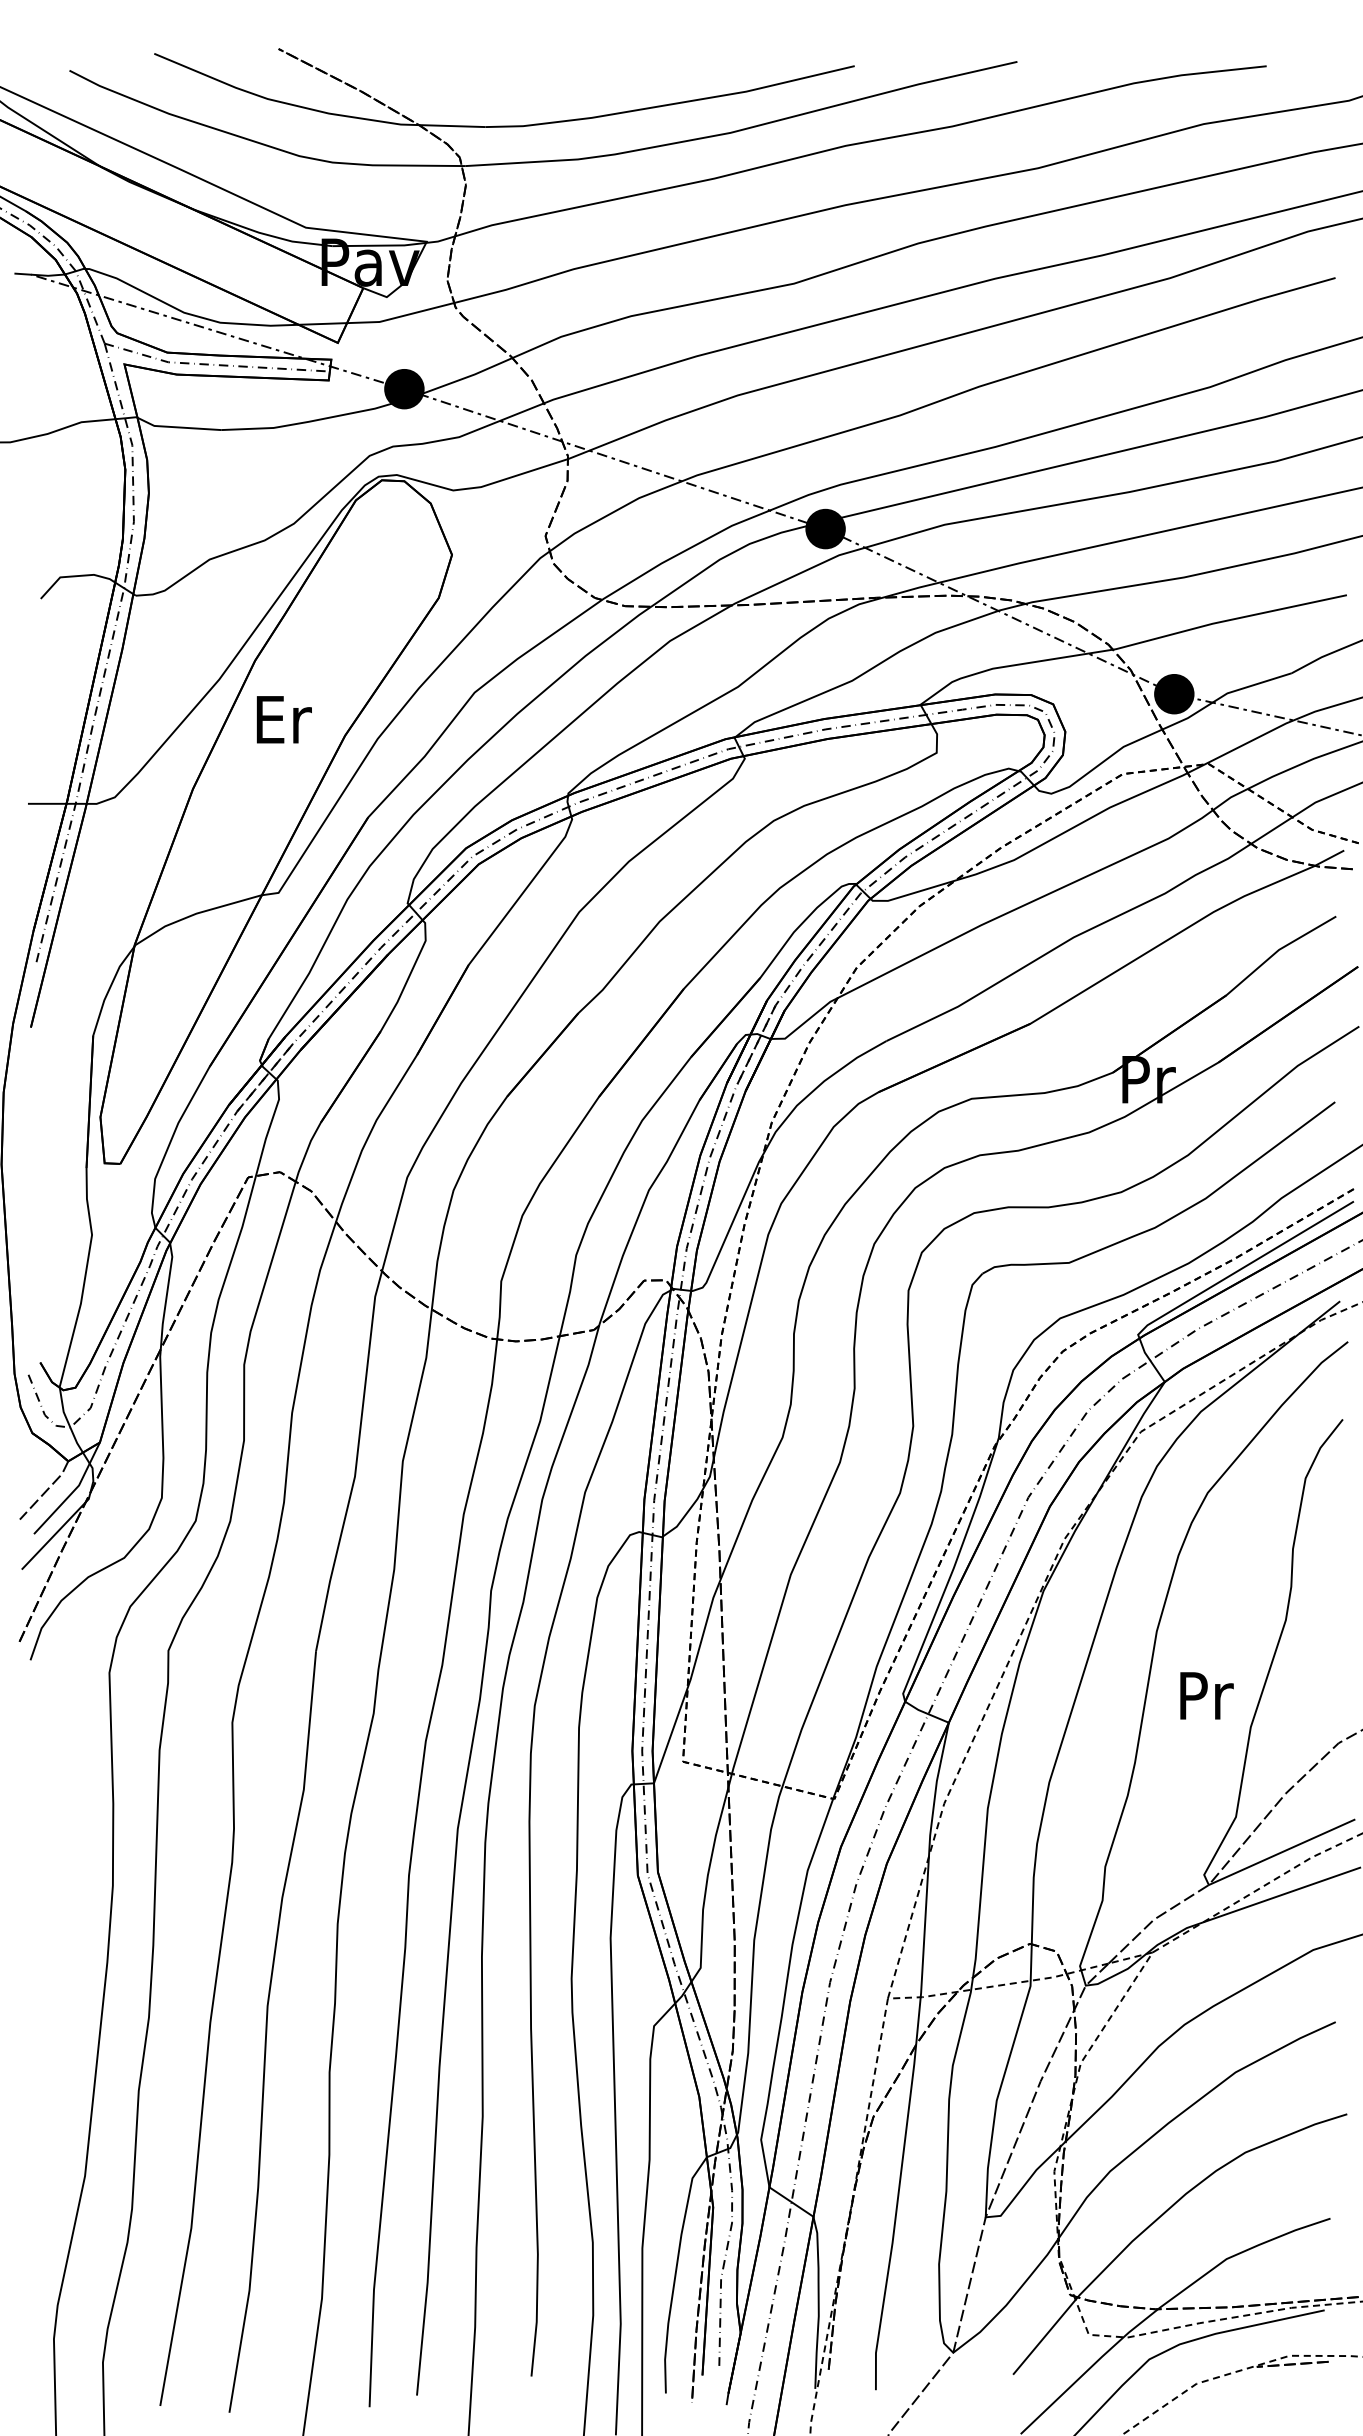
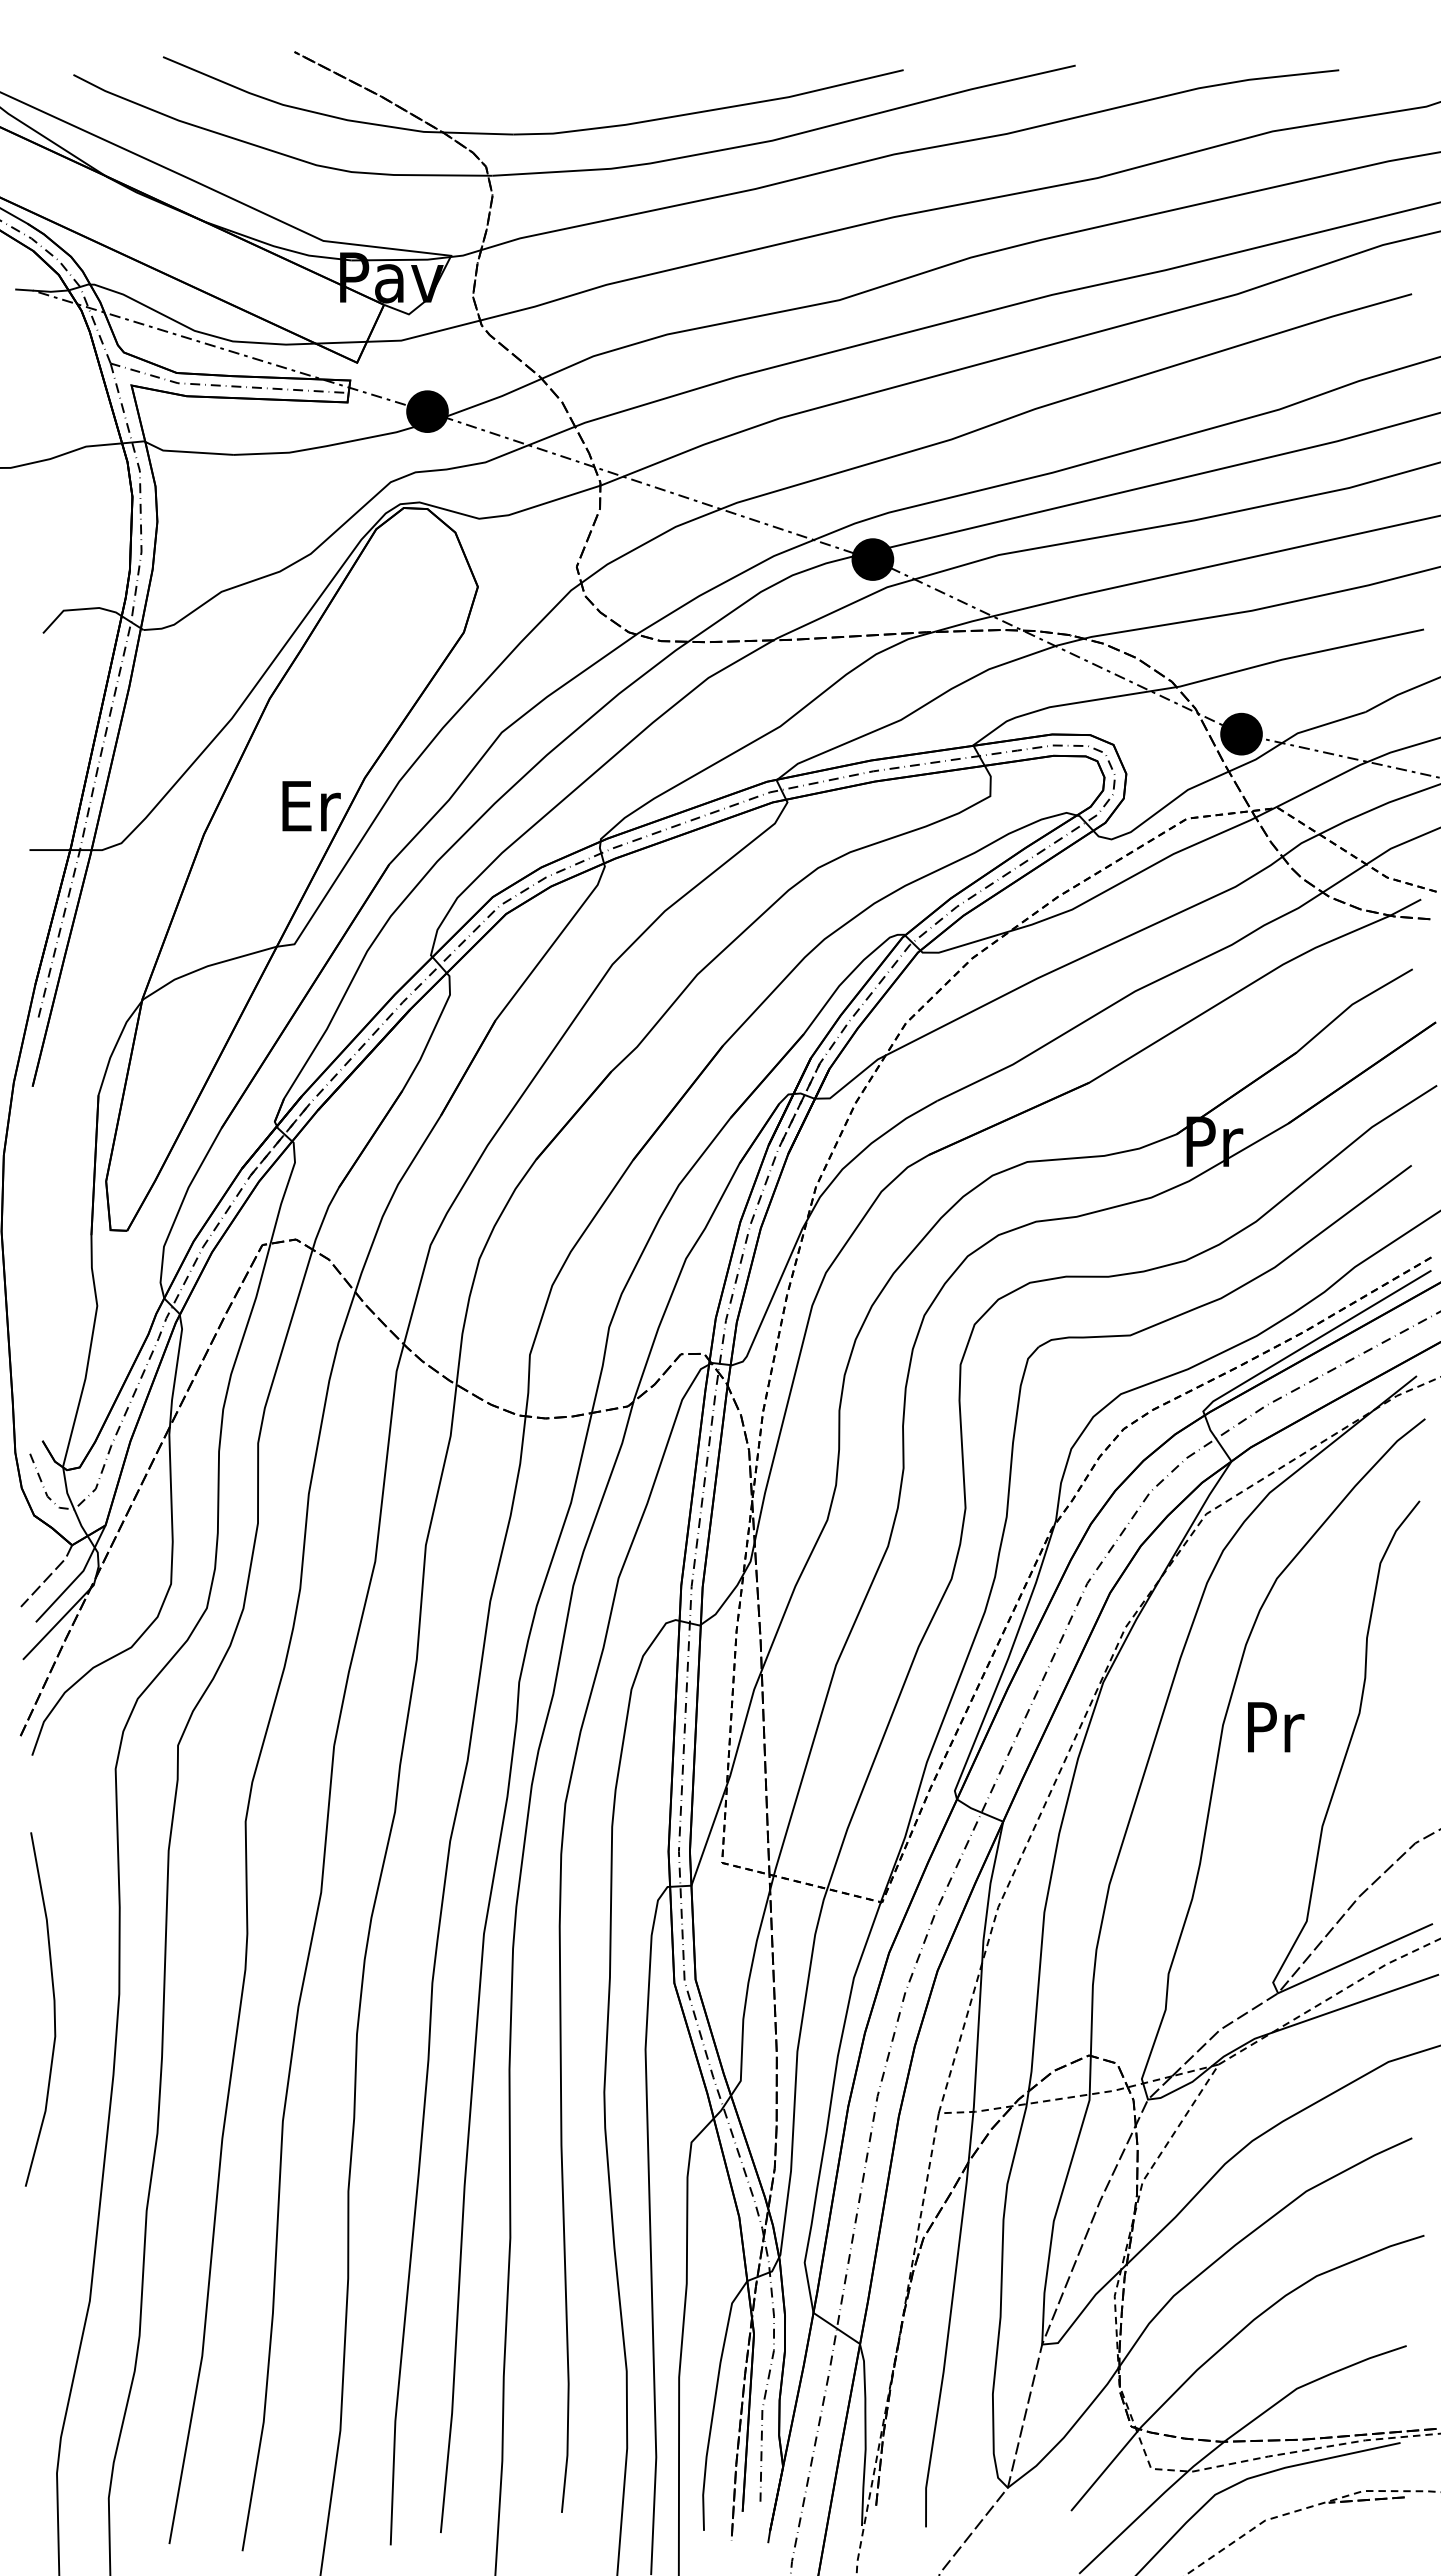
text: (284, 720) -> (311, 806), moved
text: (1207, 1696) -> (1276, 1727), moved
curve: (50, 1900) -> (53, 2009), added

